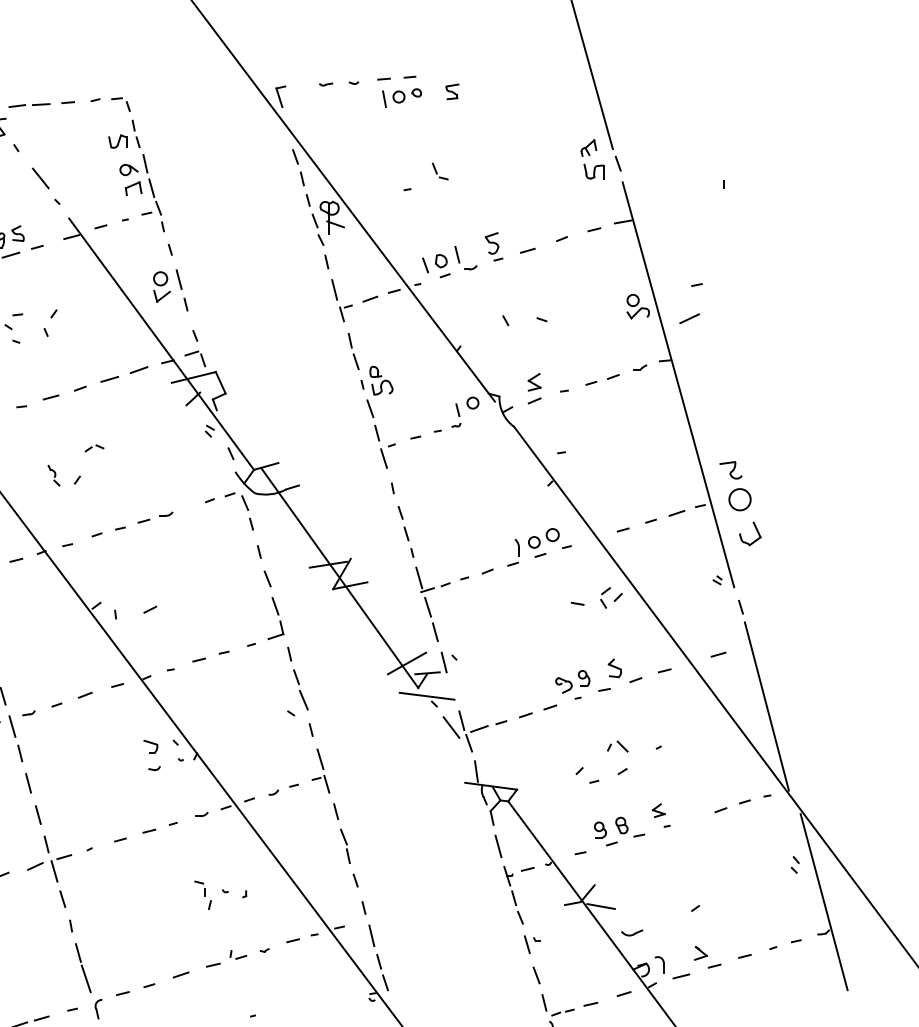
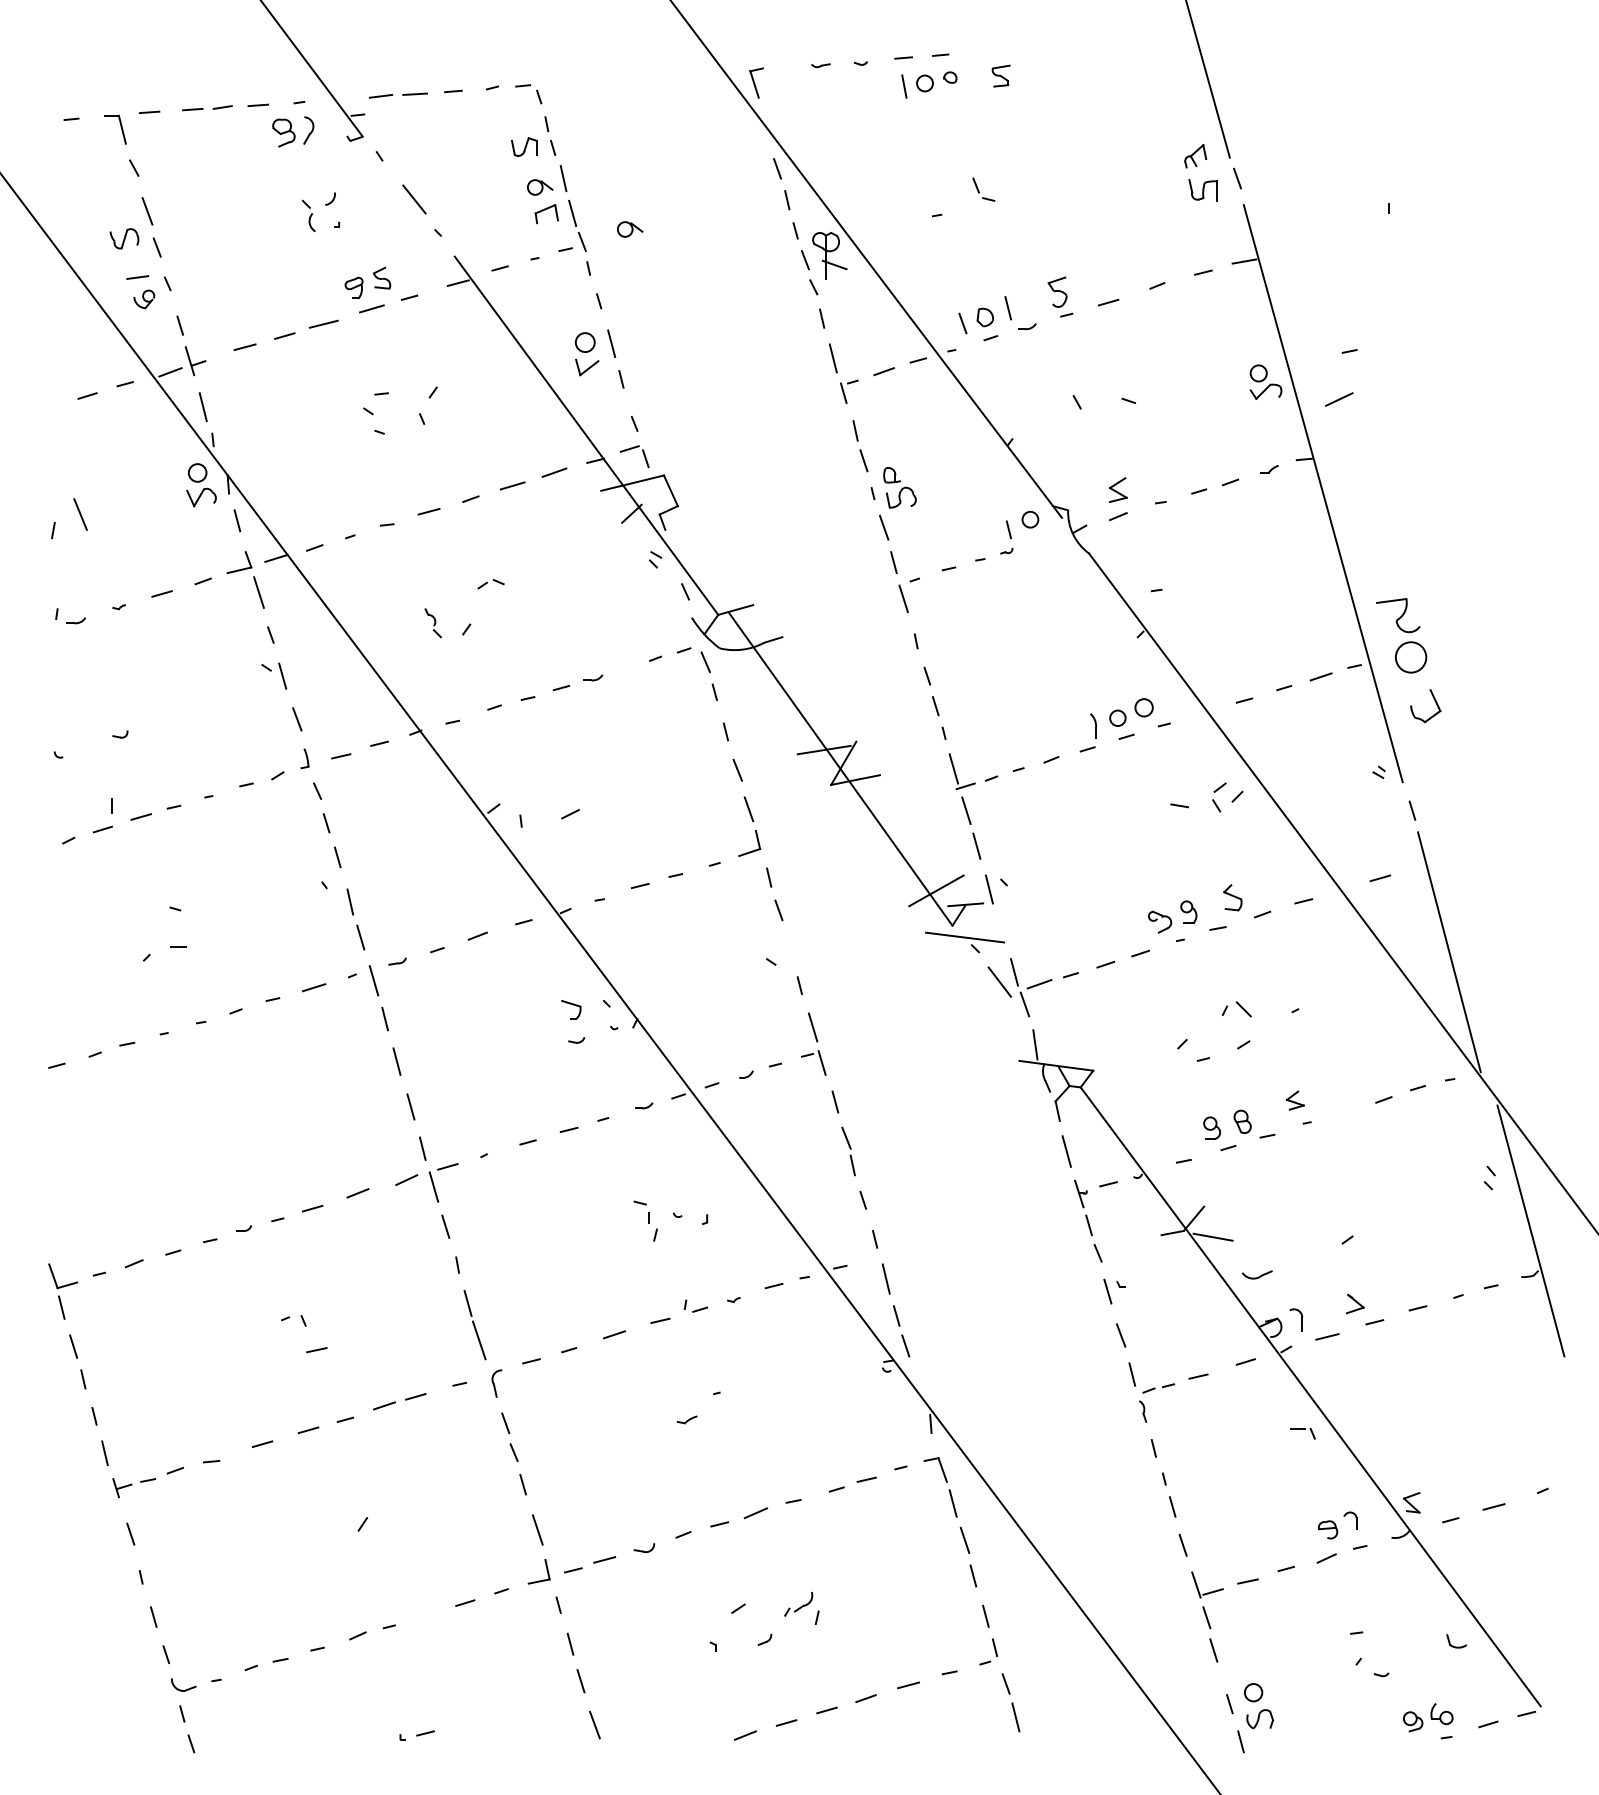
part: (192, 199) -> (630, 229), added
part: (731, 470) -> (1398, 615), size x1.4
line: (303, 699) -> (788, 942), removed

